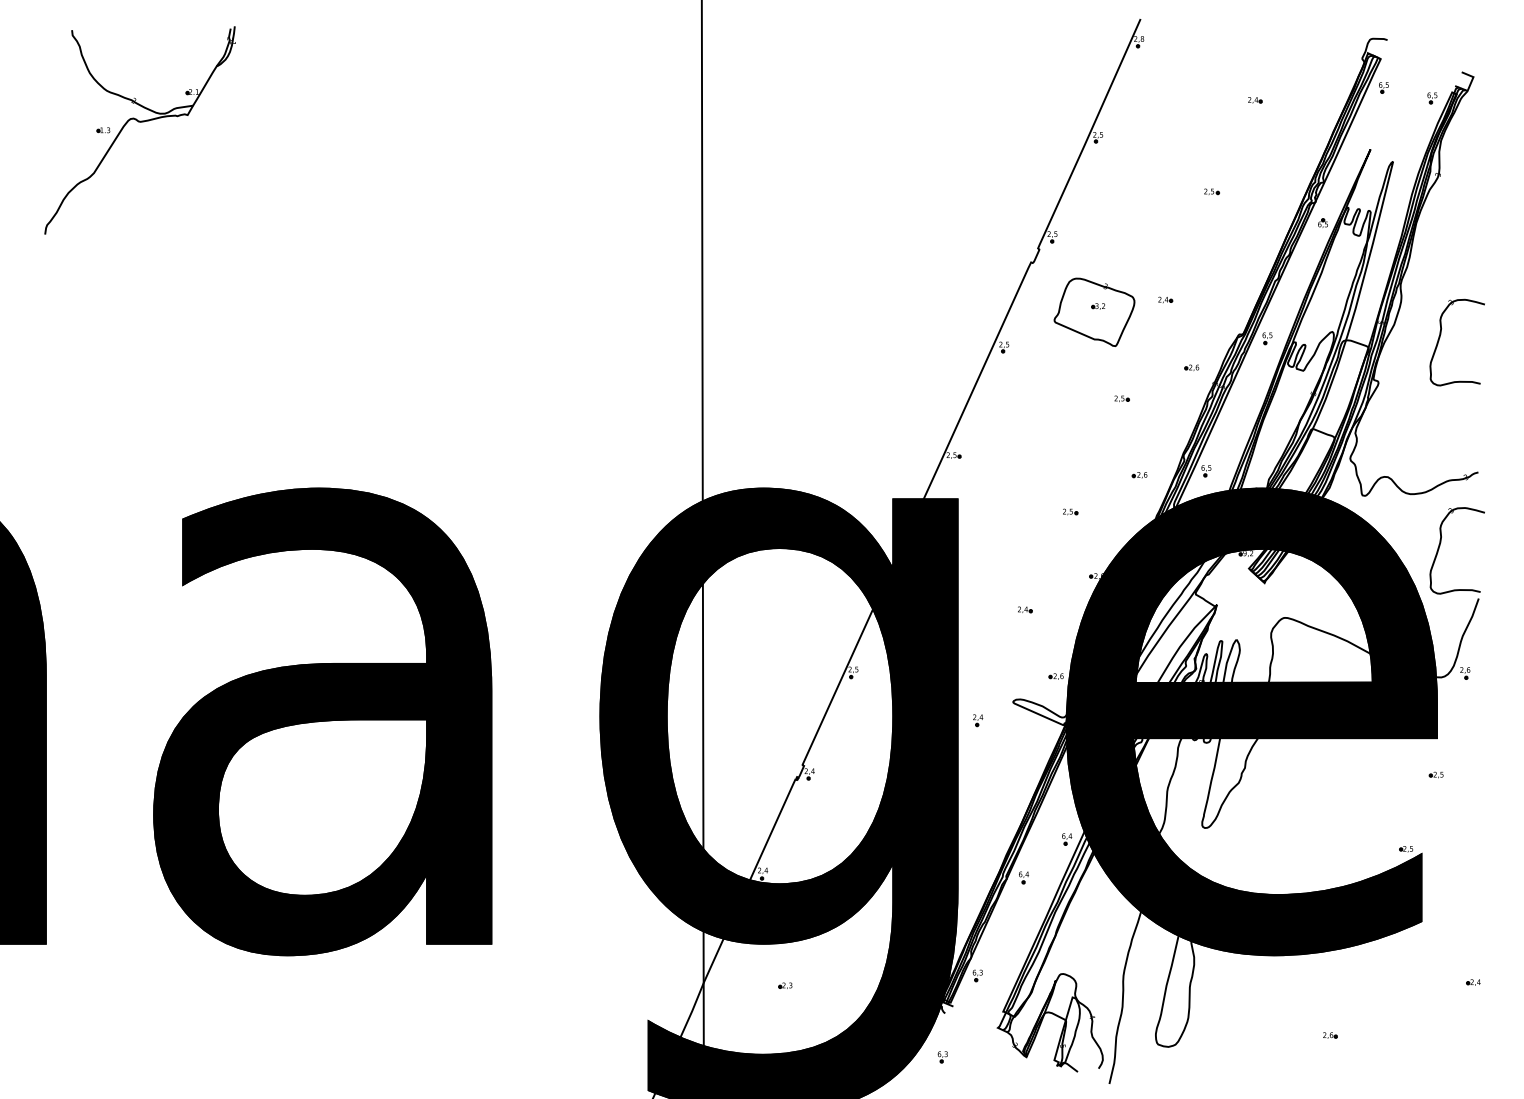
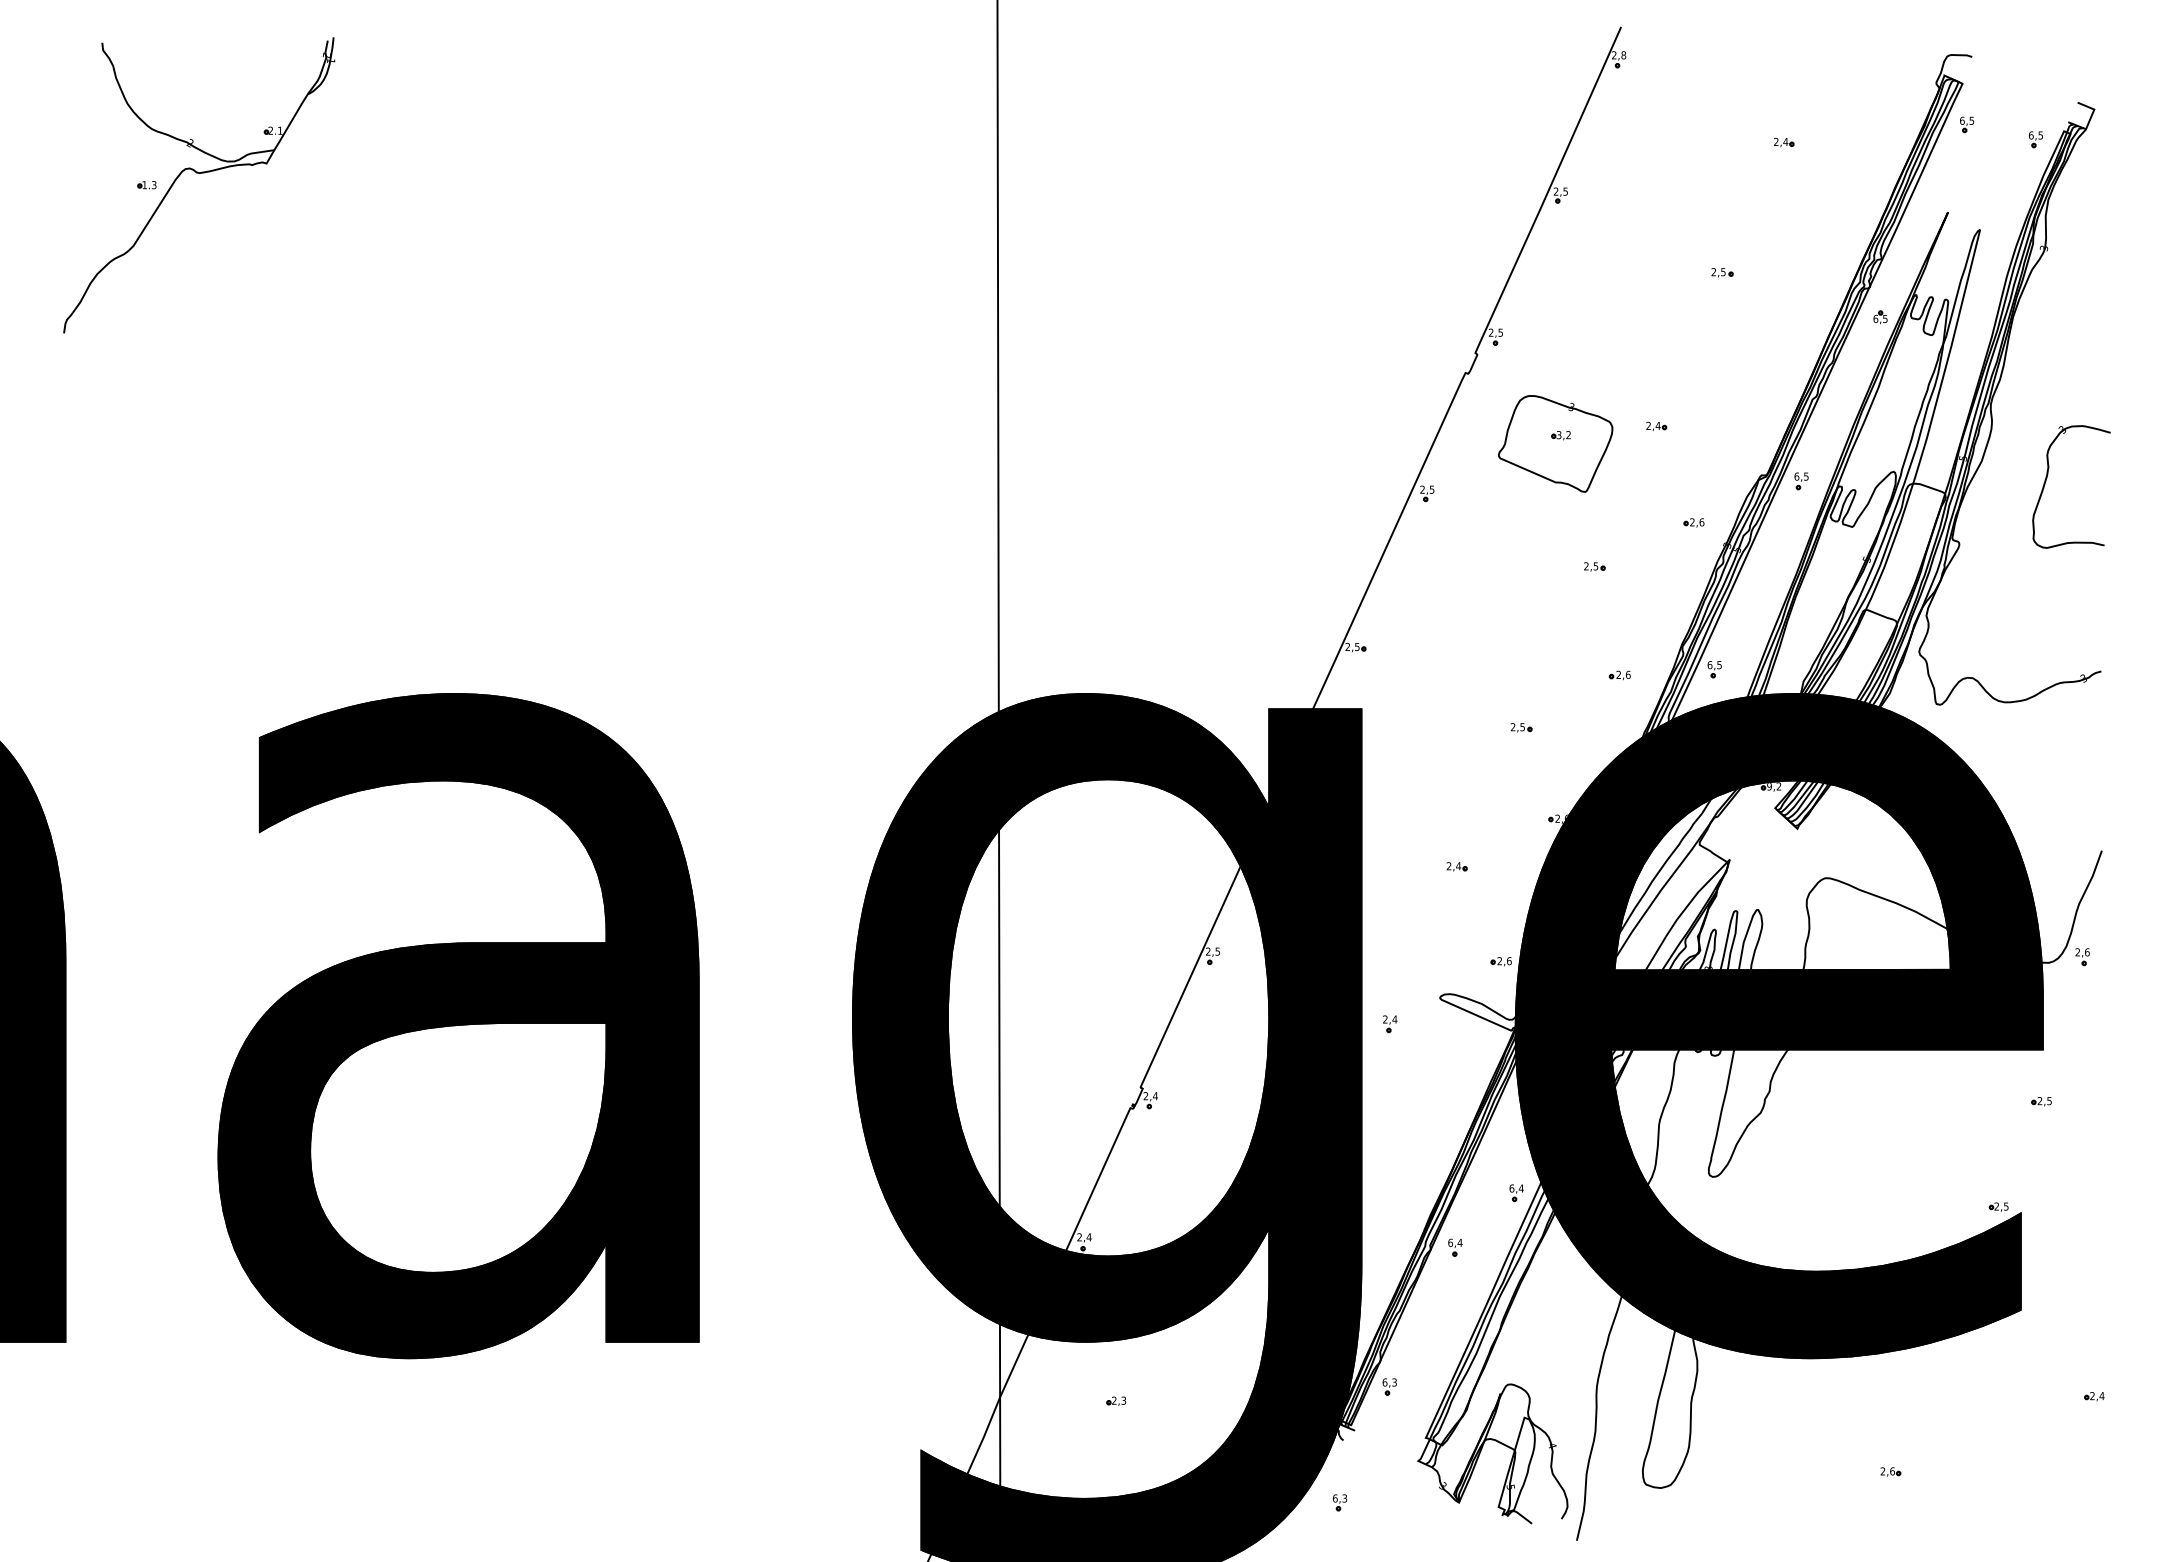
part: (1440, 544) -> (2047, 774), removed

